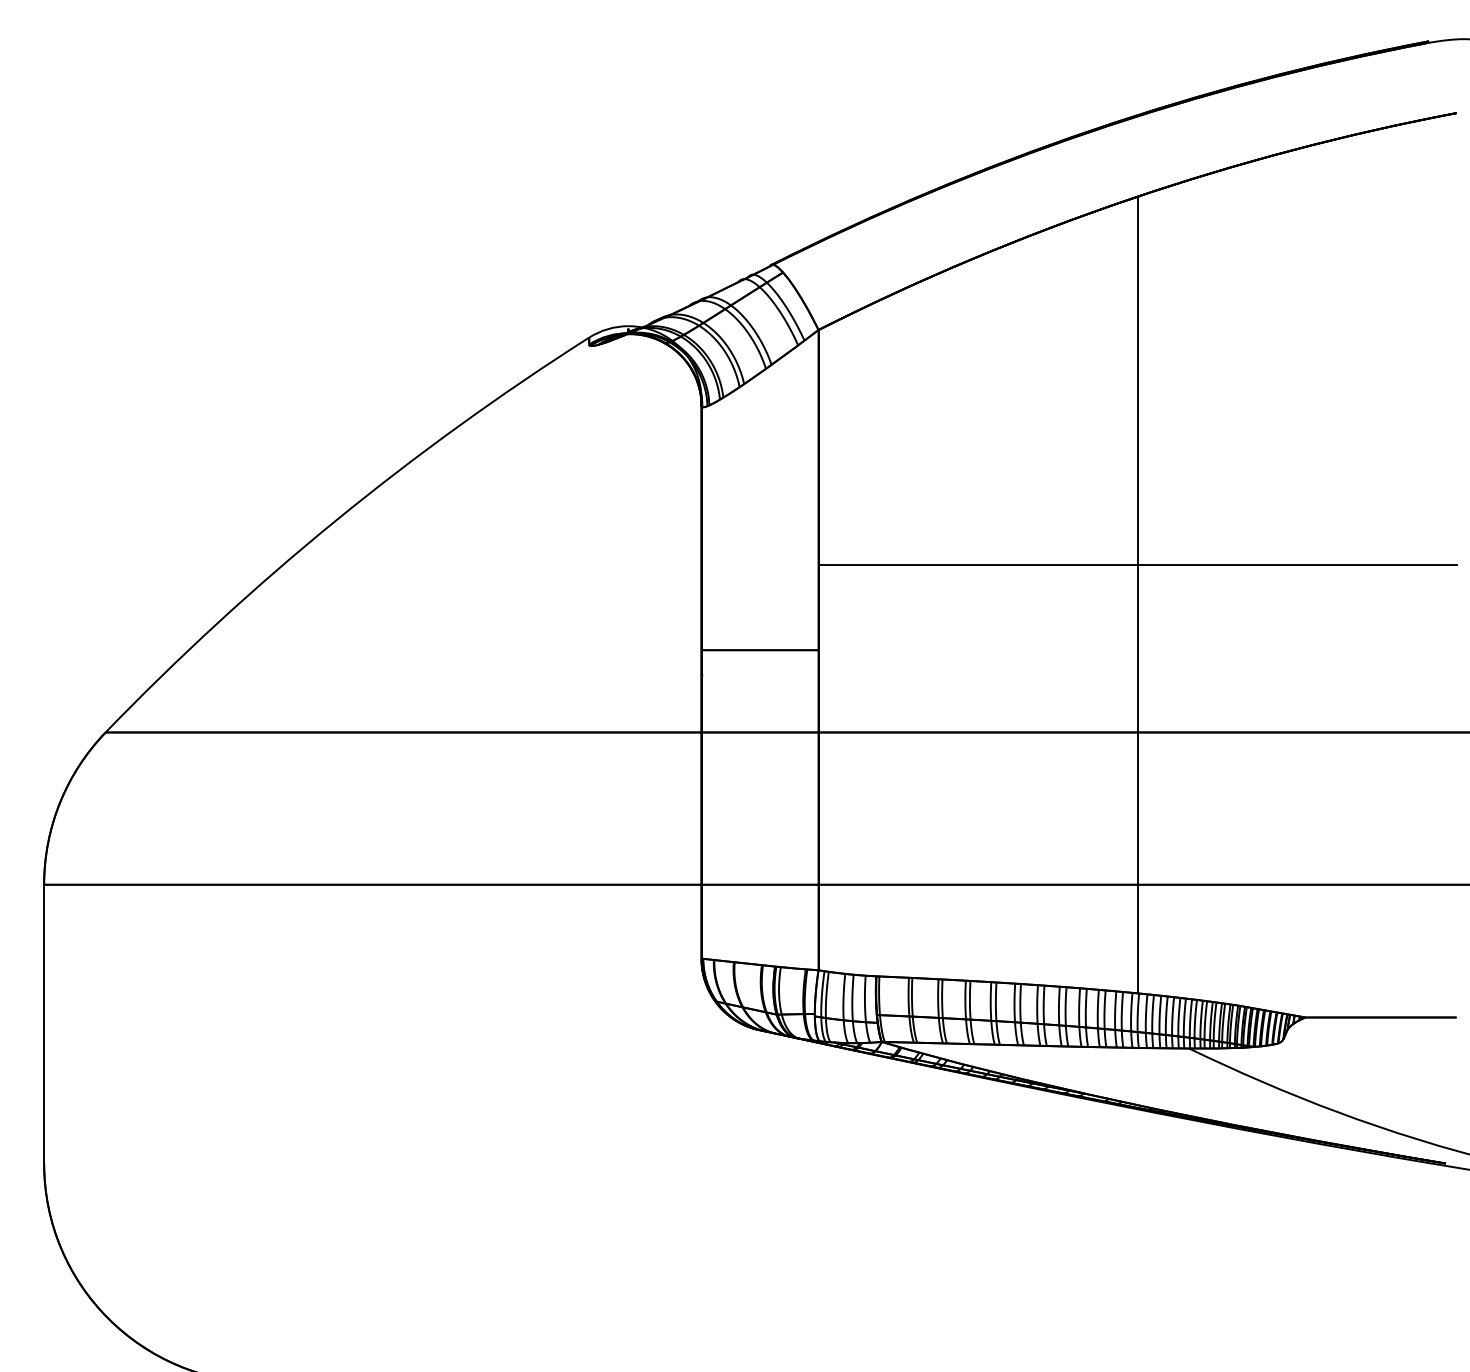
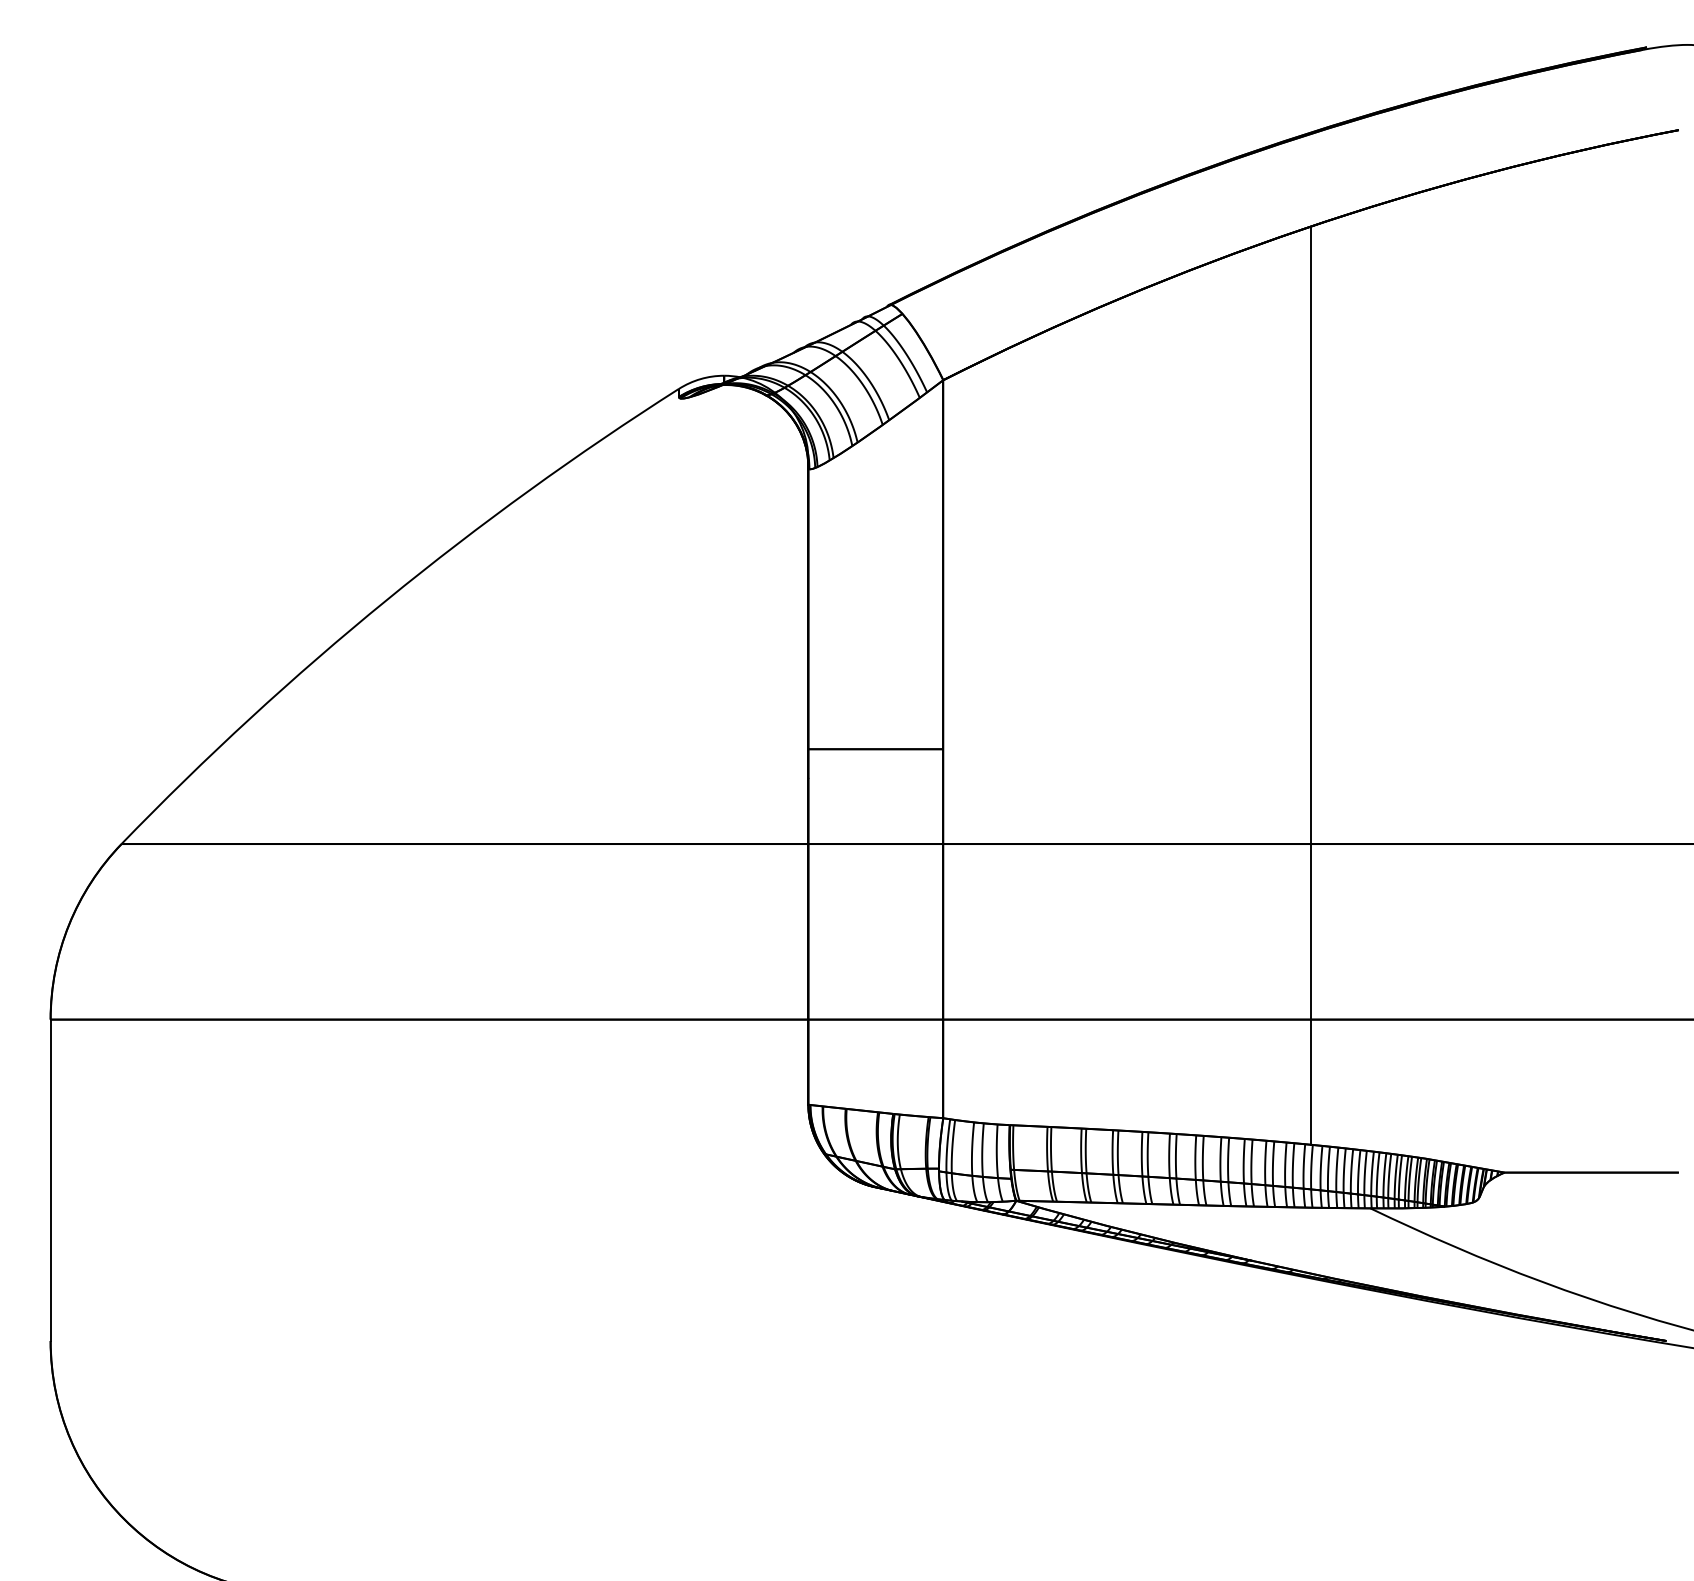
line: (1137, 565) -> (1310, 651), removed

